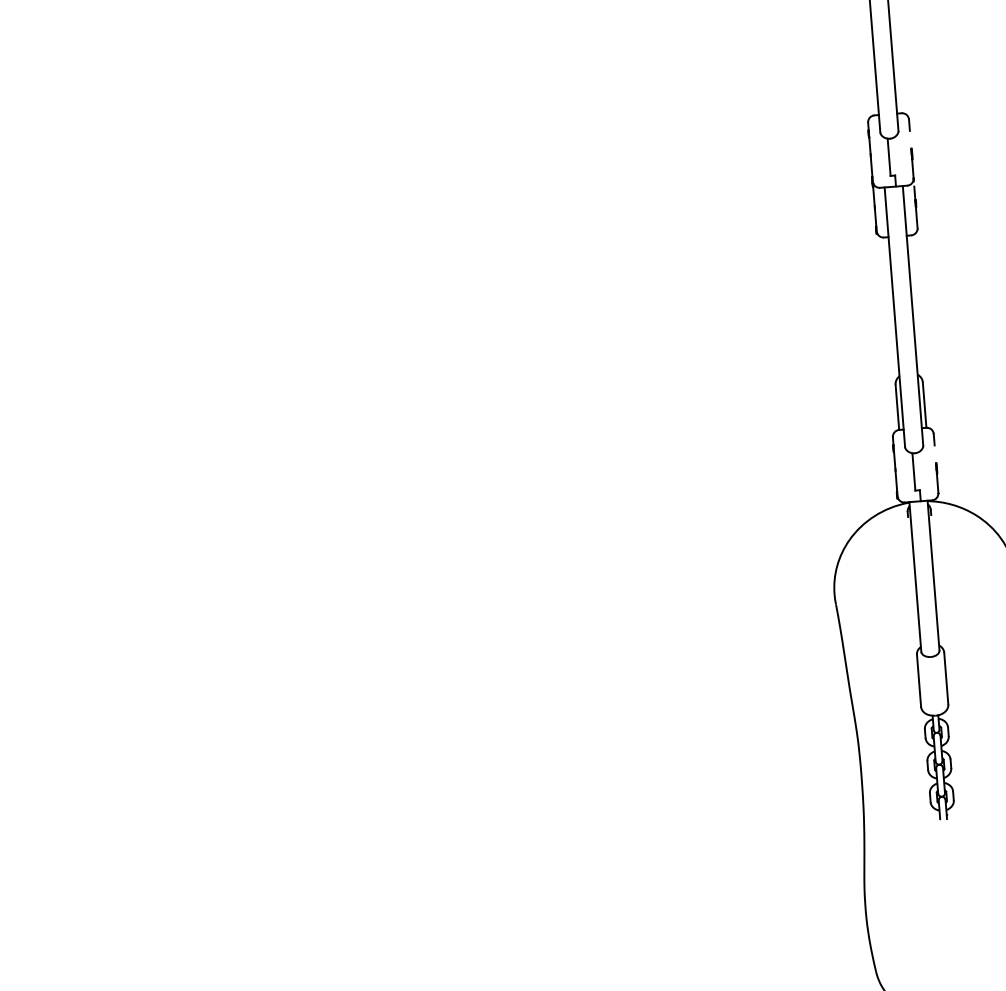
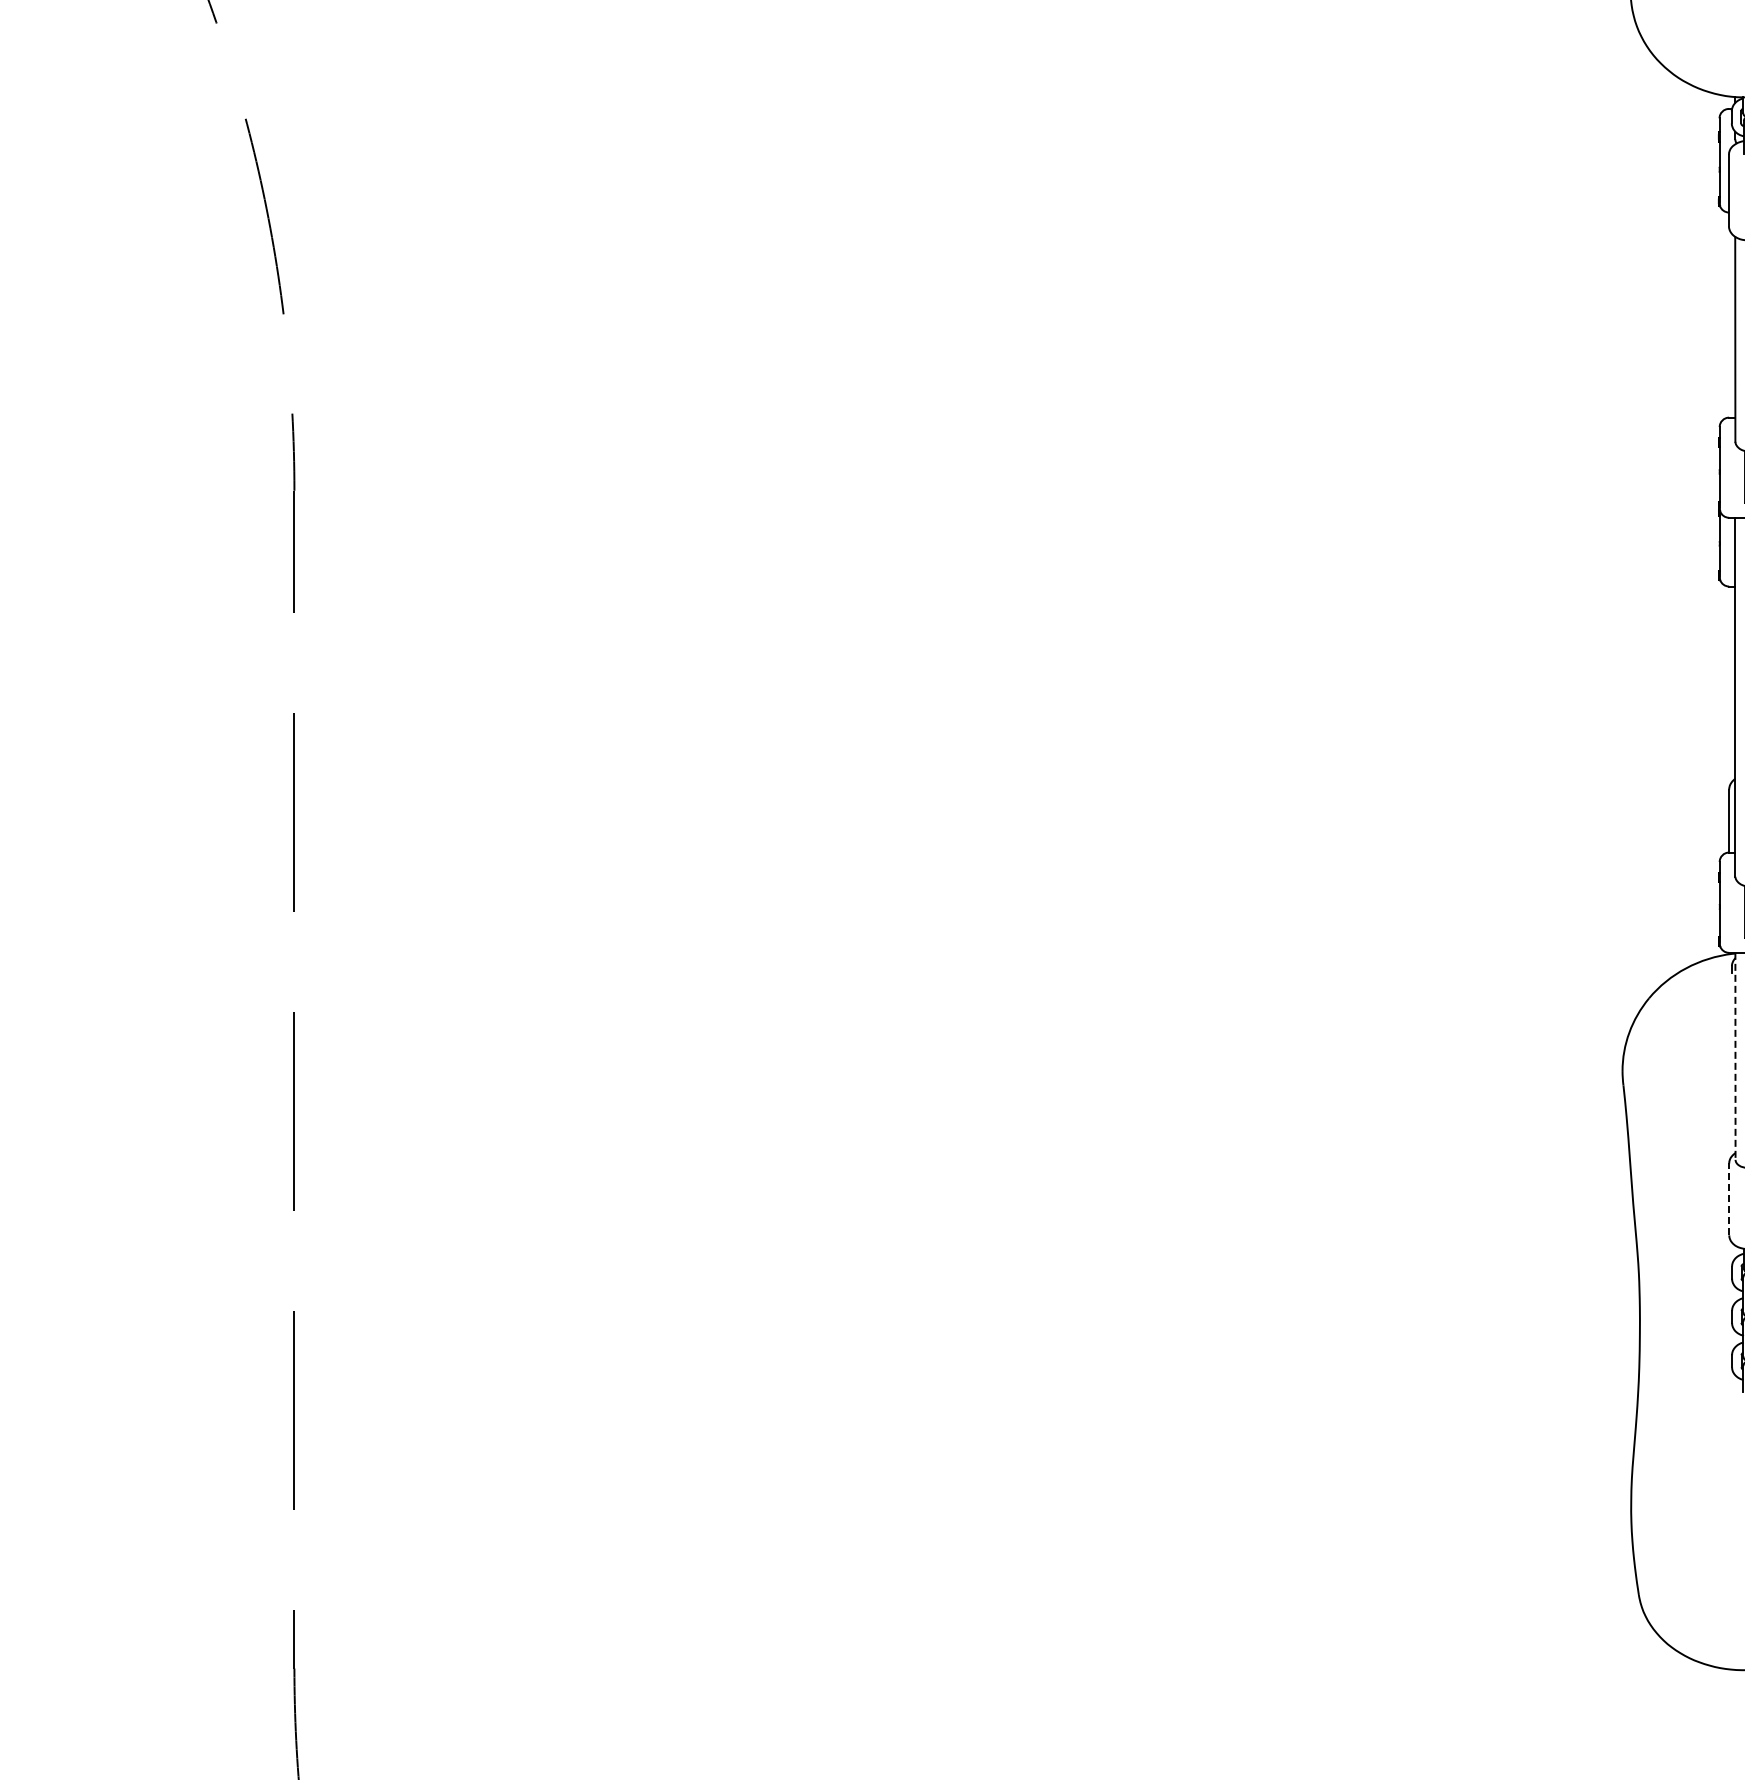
line: (915, 577) -> (1735, 1056), solid -> dashed
line: (919, 680) -> (1729, 1199), solid -> dashed

